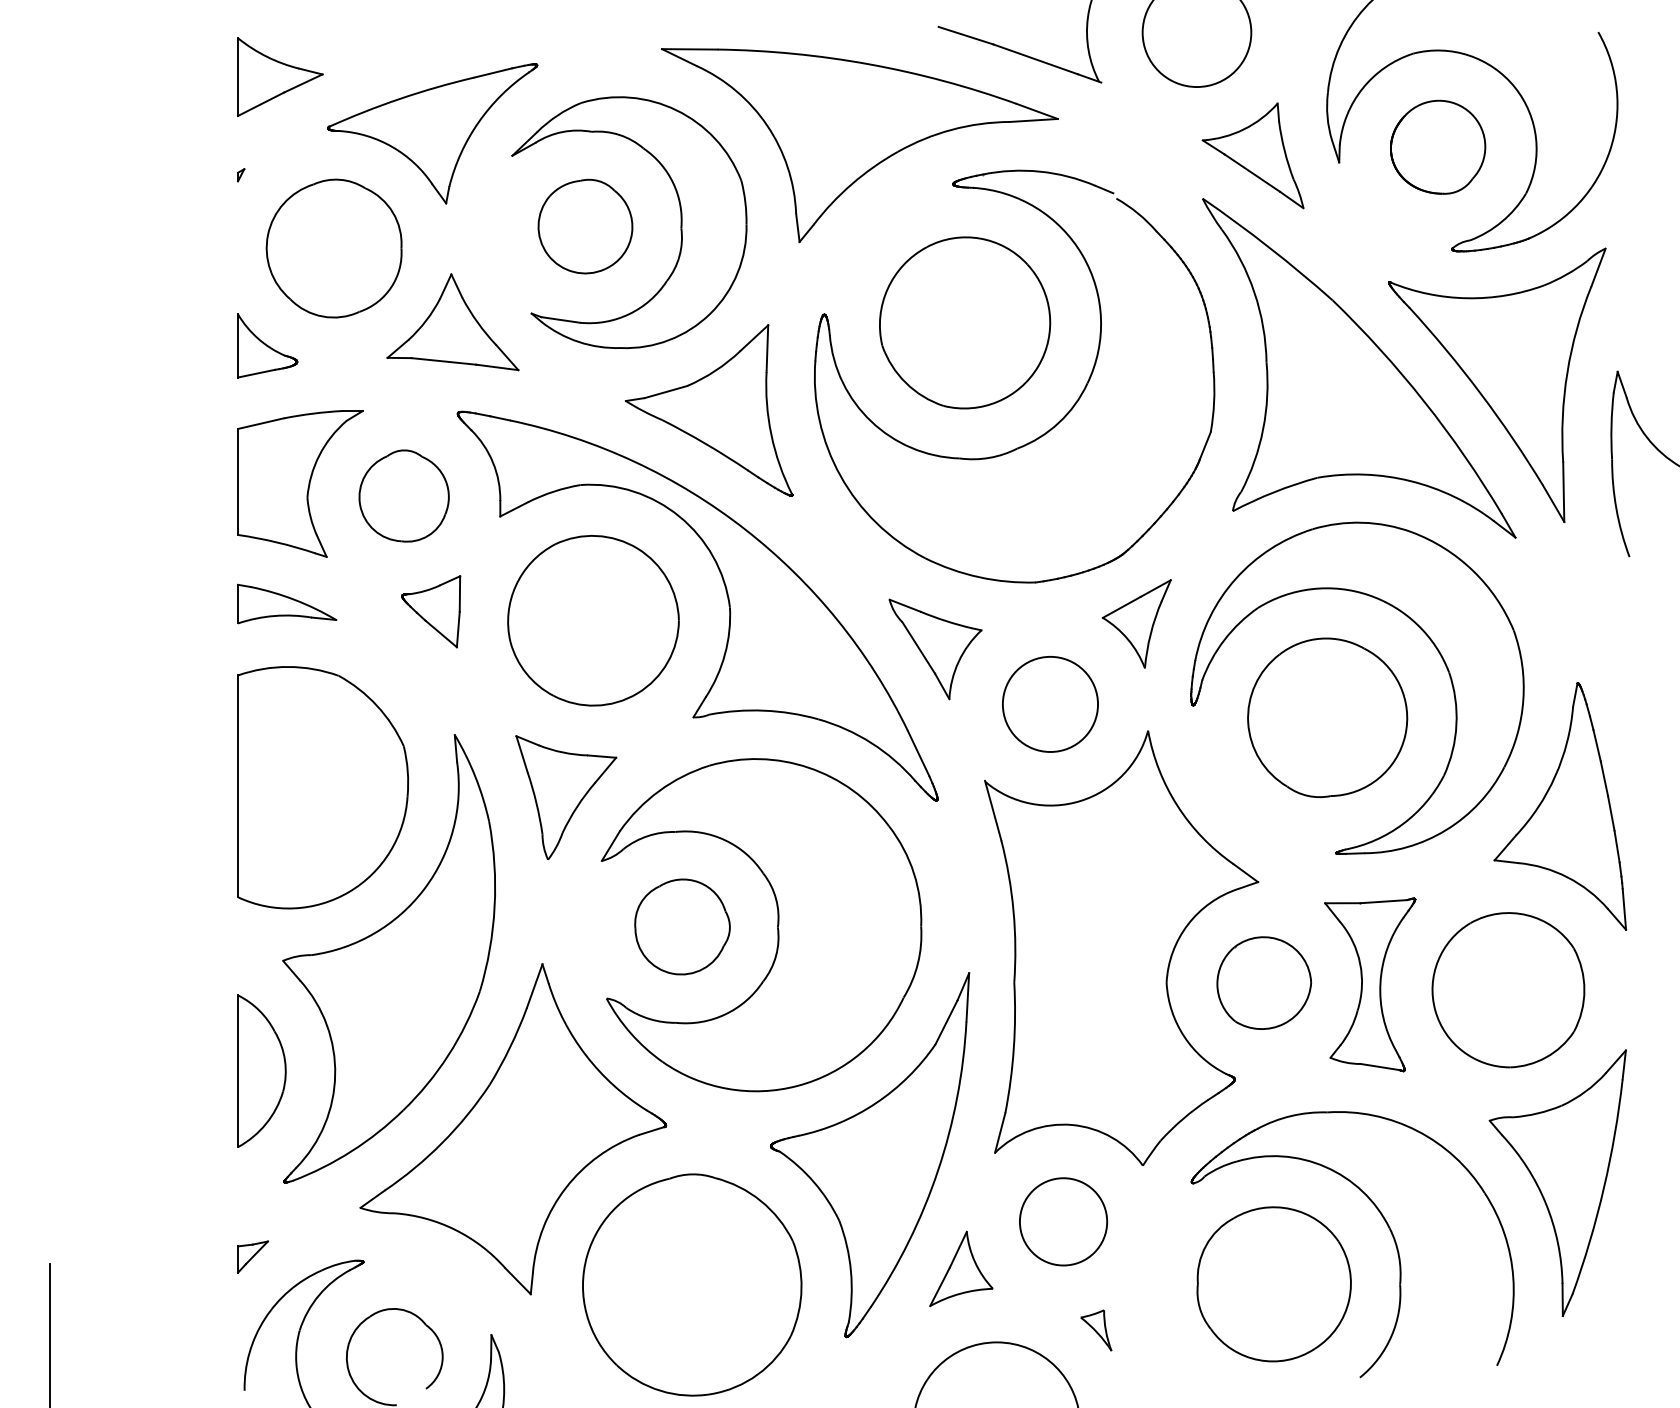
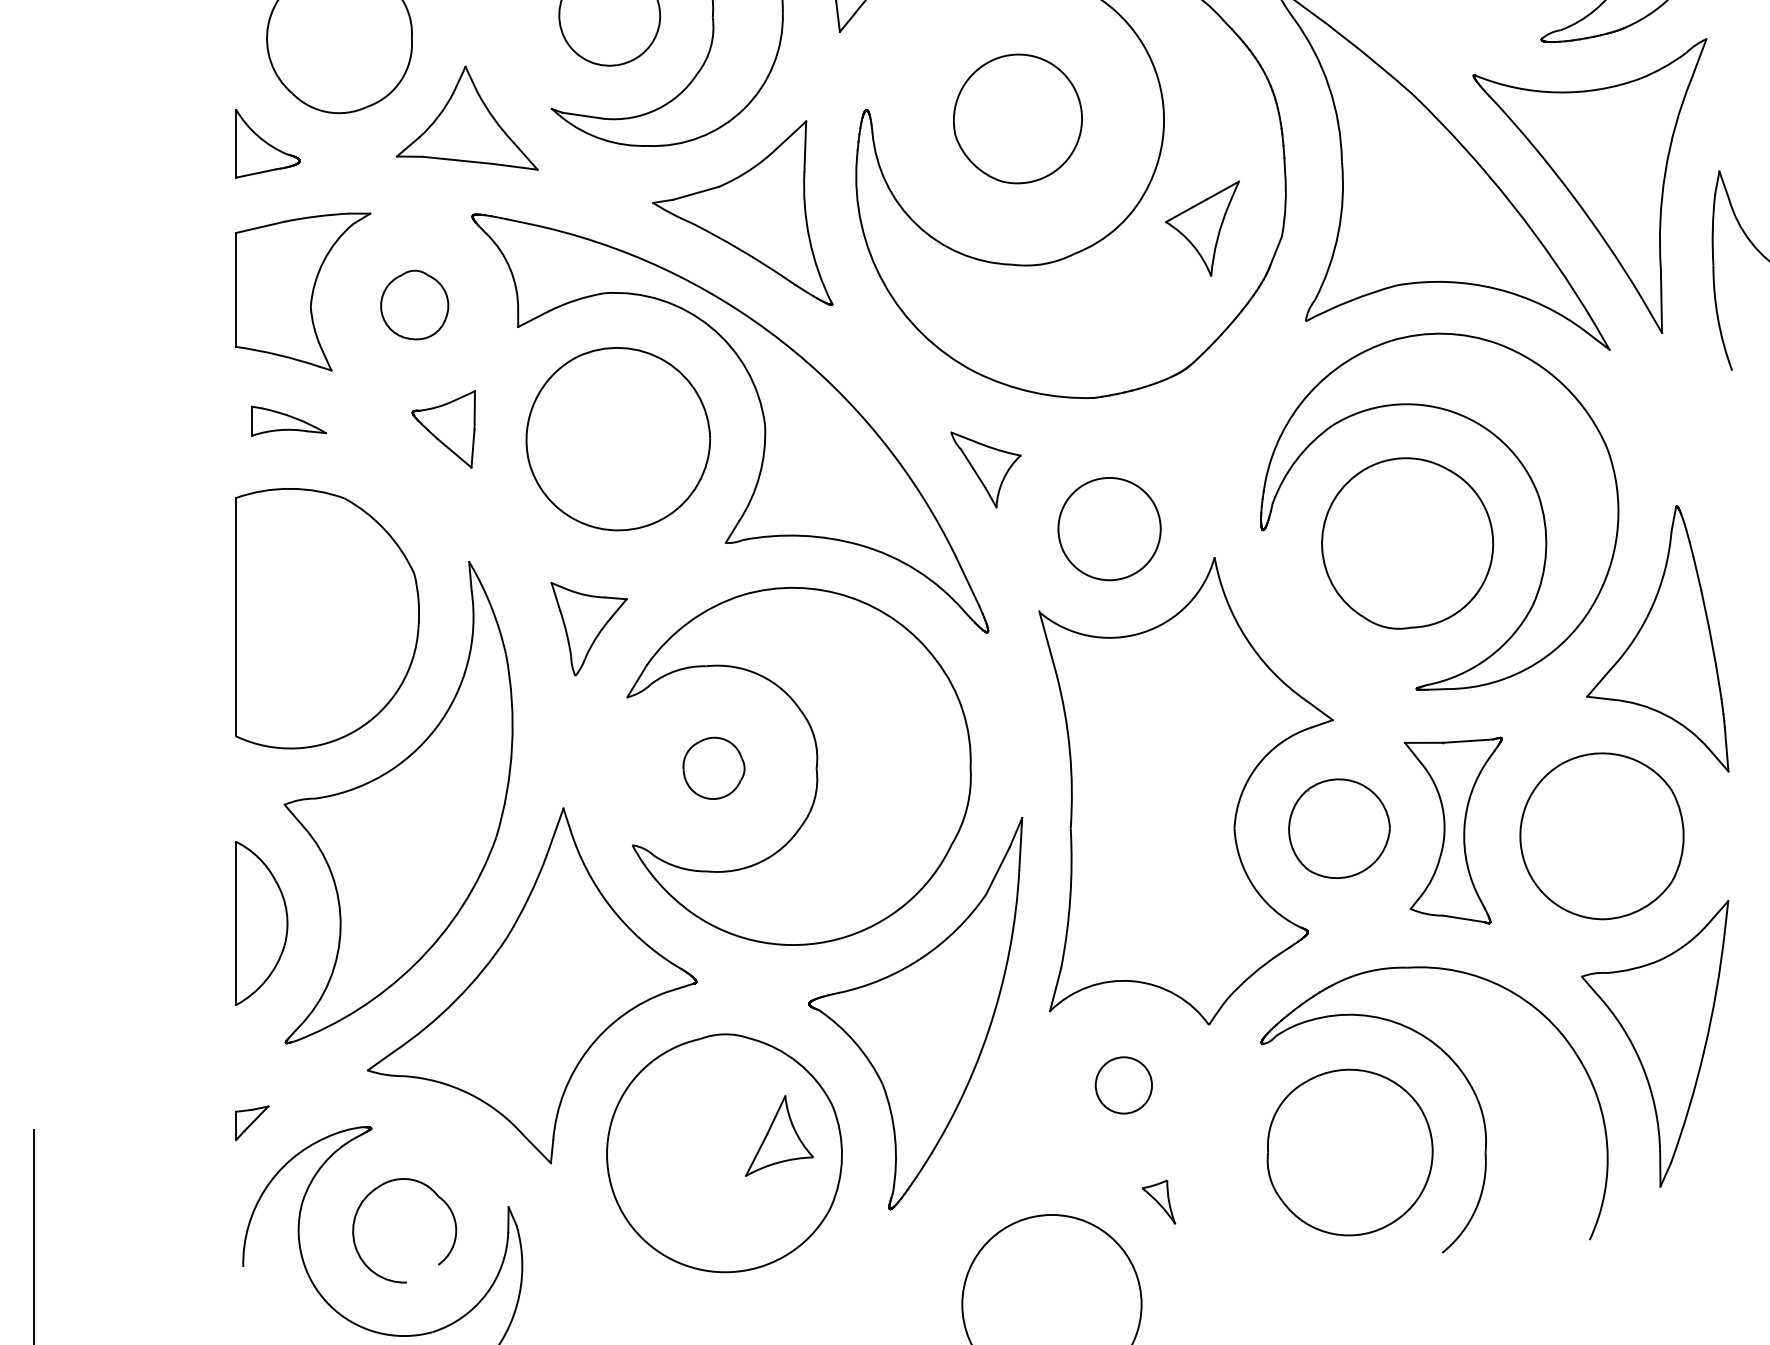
part: (965, 322) -> (1018, 118), size x0.7
part: (403, 495) -> (414, 304), size x0.7
part: (287, 603) -> (289, 420), size x0.7
part: (1136, 623) -> (1202, 228), moved
part: (935, 649) -> (986, 470), size x0.7
part: (566, 797) -> (589, 629), size x0.7
part: (682, 926) -> (714, 767), size x0.6
circle: (1063, 1221) -> (1123, 1085), size x0.6
part: (961, 1268) -> (779, 1135), moved

